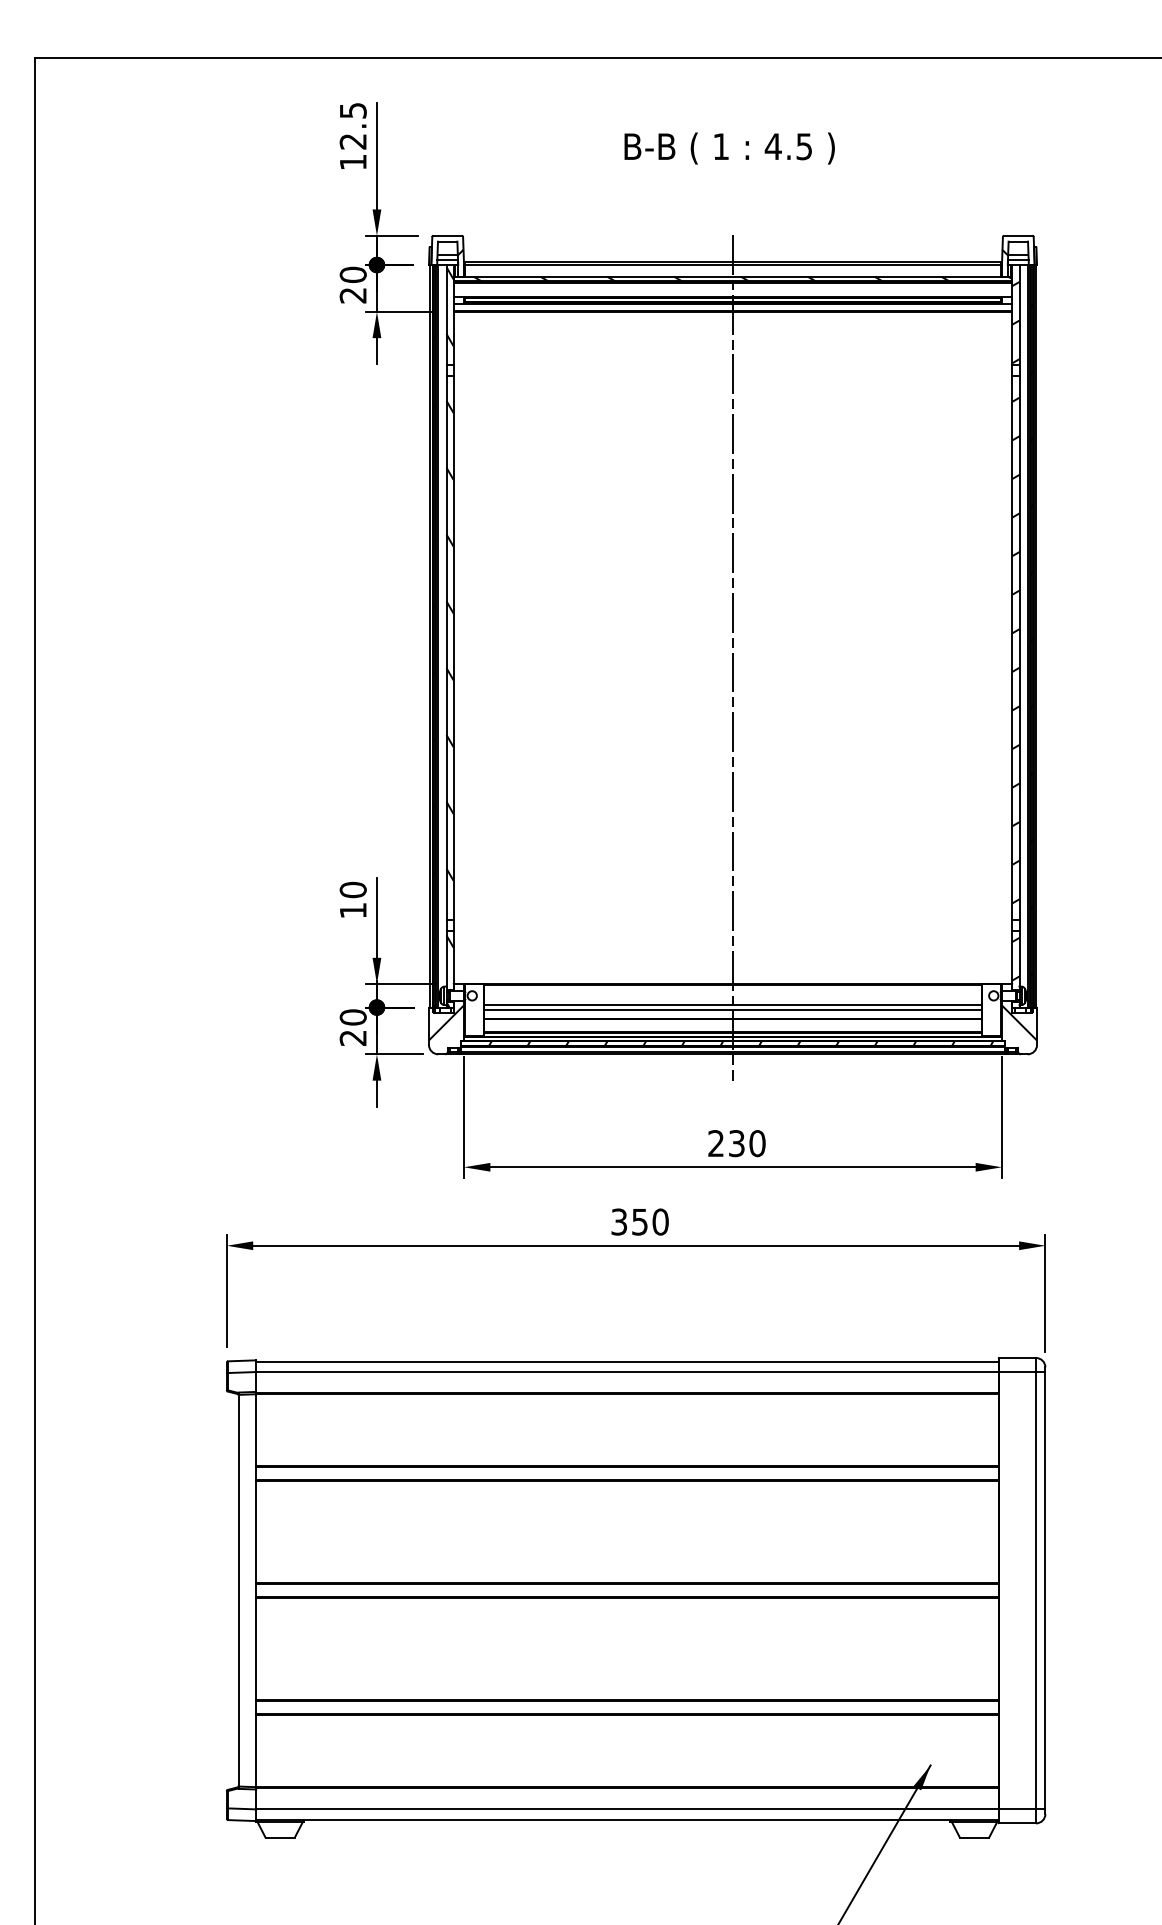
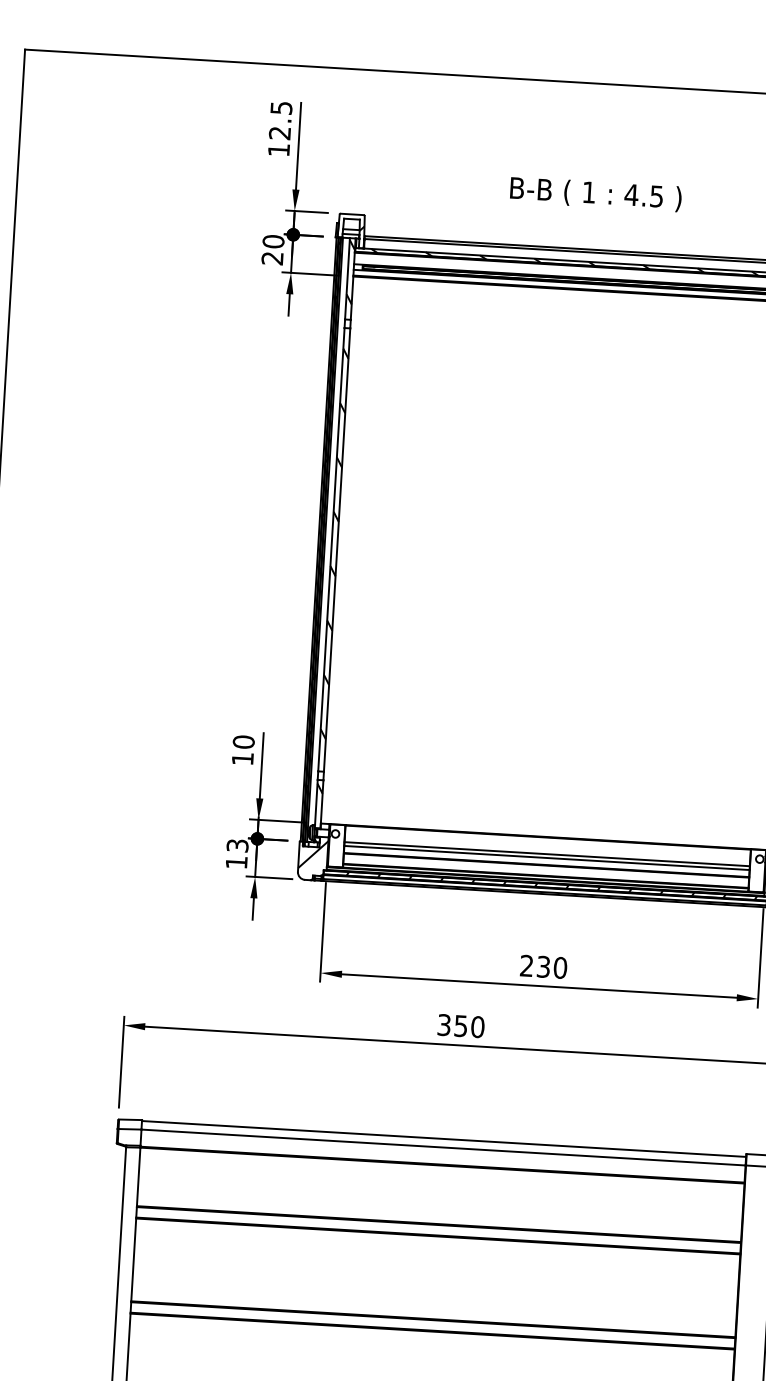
text: (729, 148) -> (595, 194), moved
line: (733, 657) -> (564, 571), removed
text: (352, 1027) -> (236, 853), 20 -> 13

